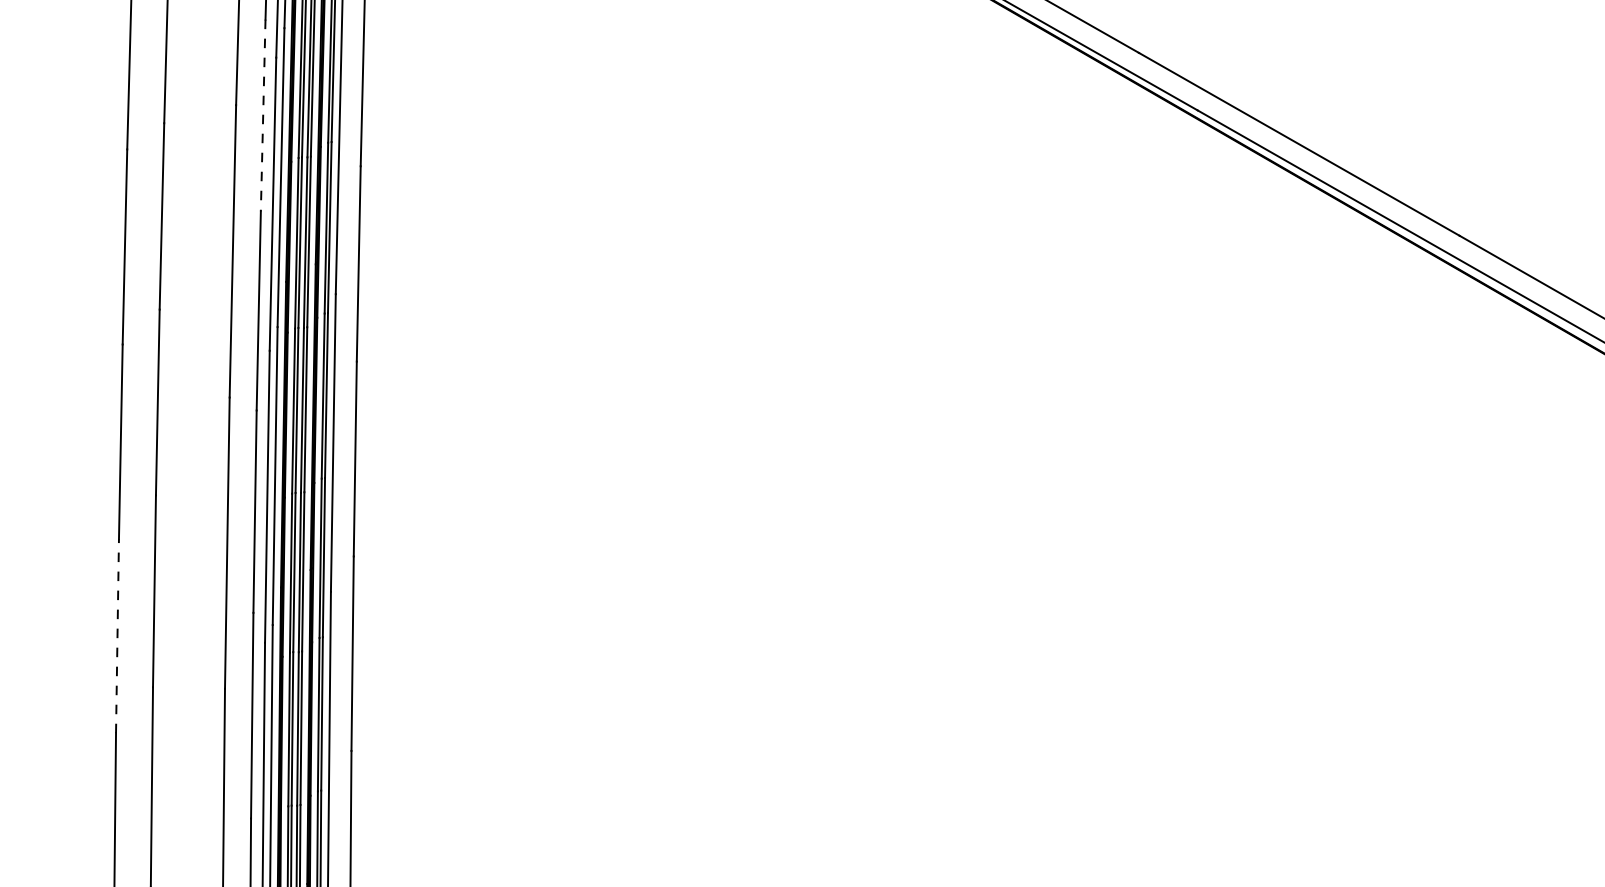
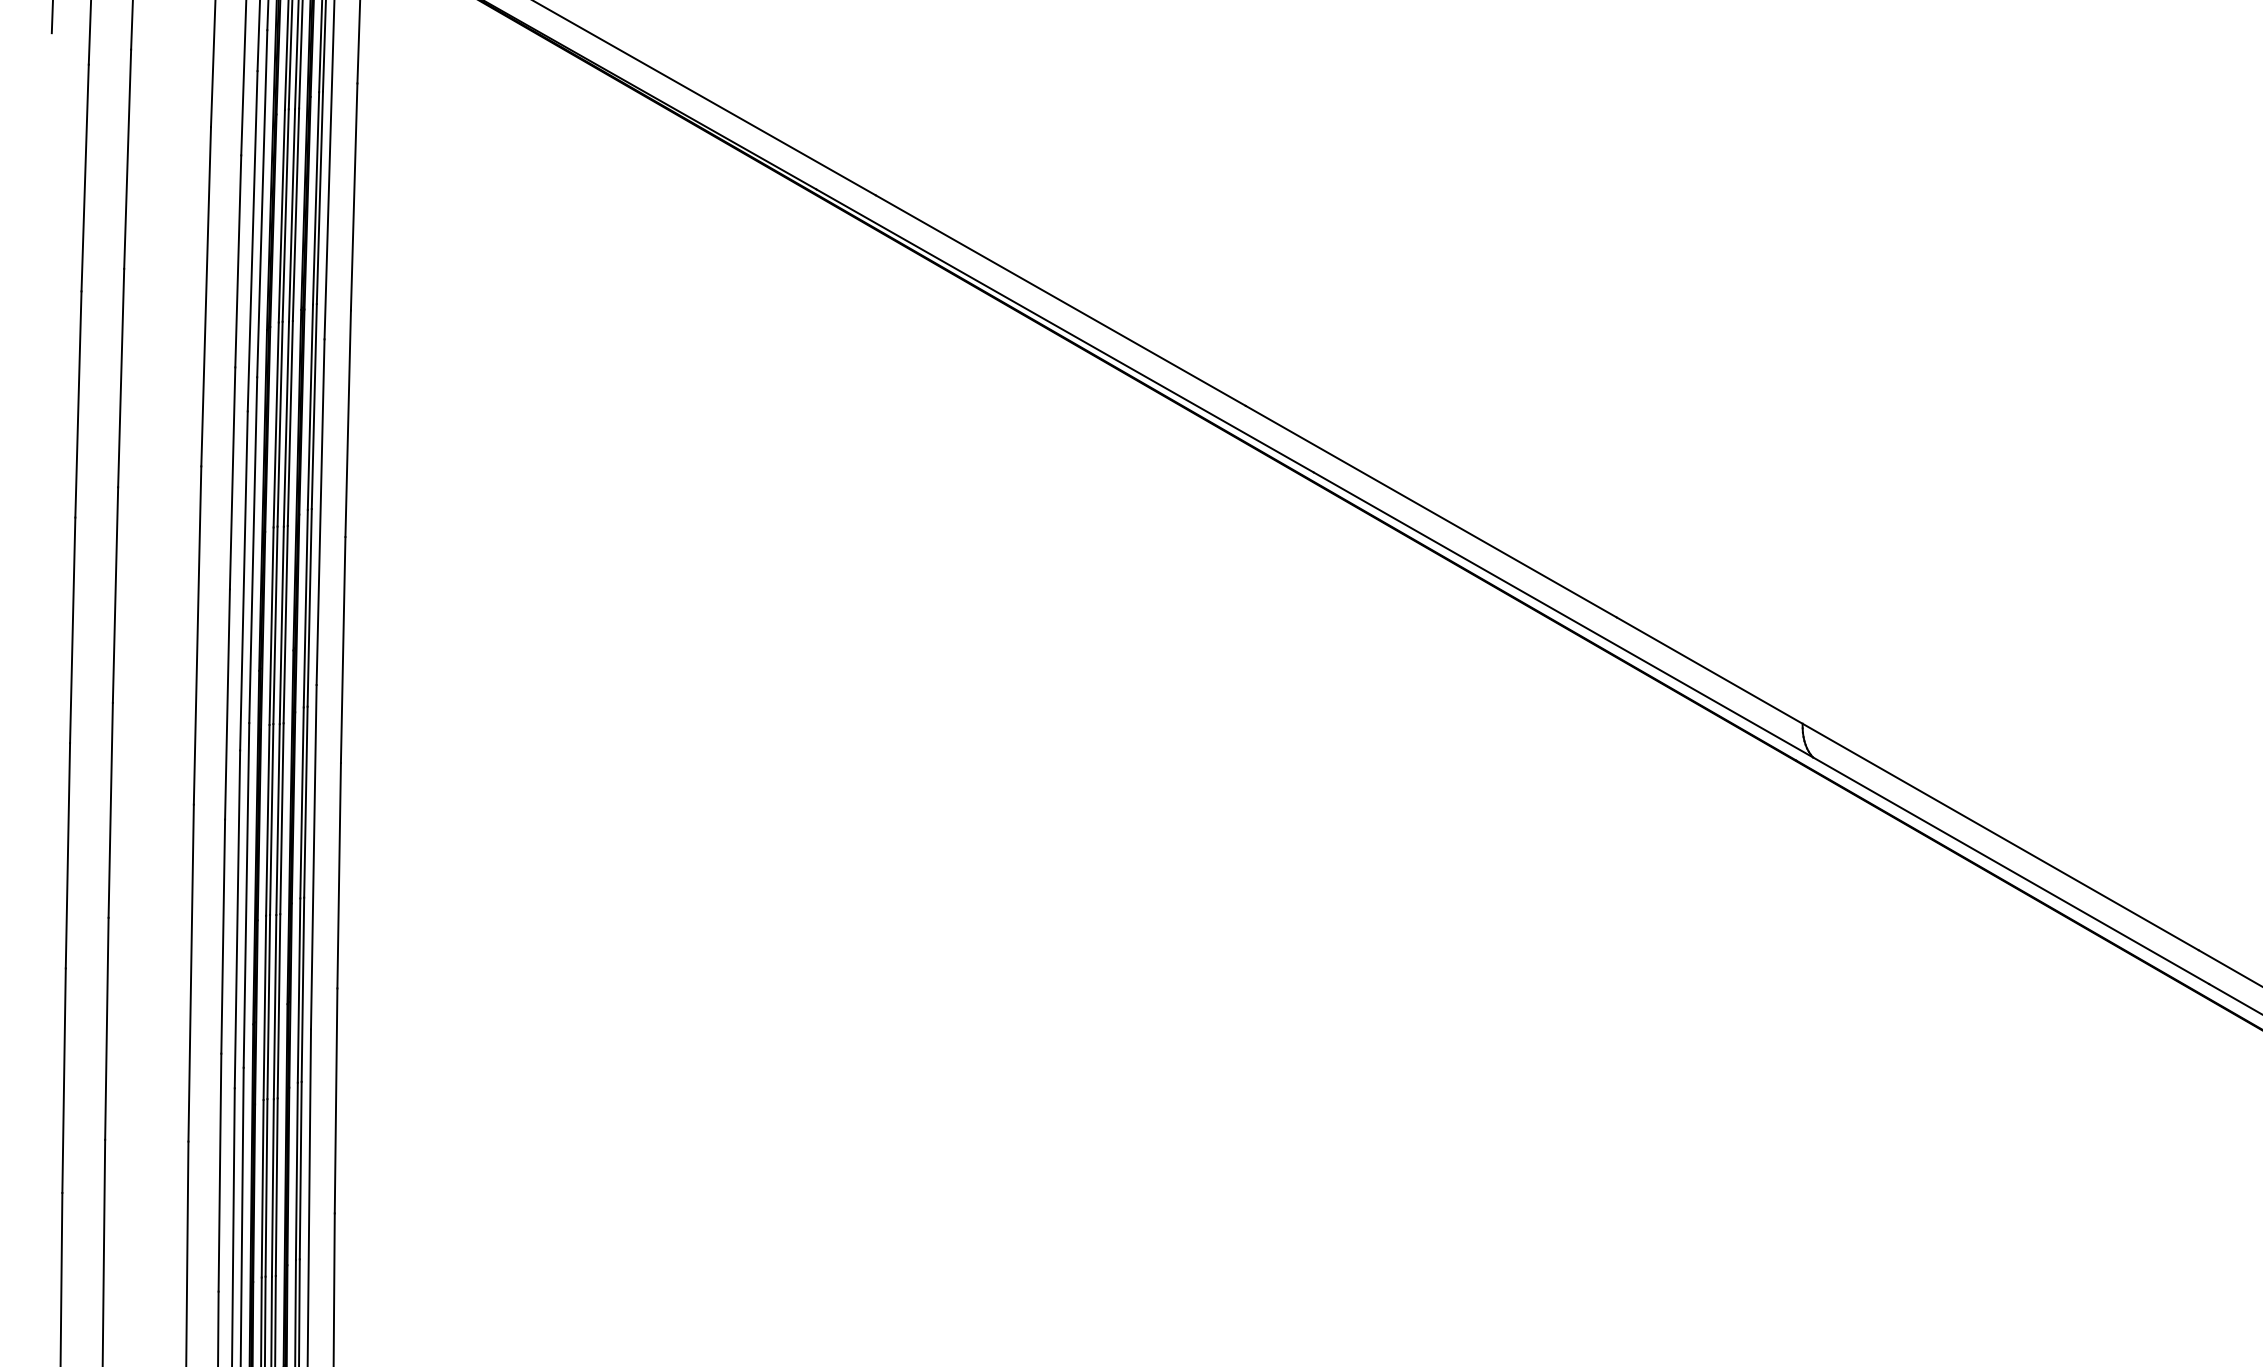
line: (263, 115) -> (232, 478), dashed -> solid
line: (117, 636) -> (64, 1080), dashed -> solid

